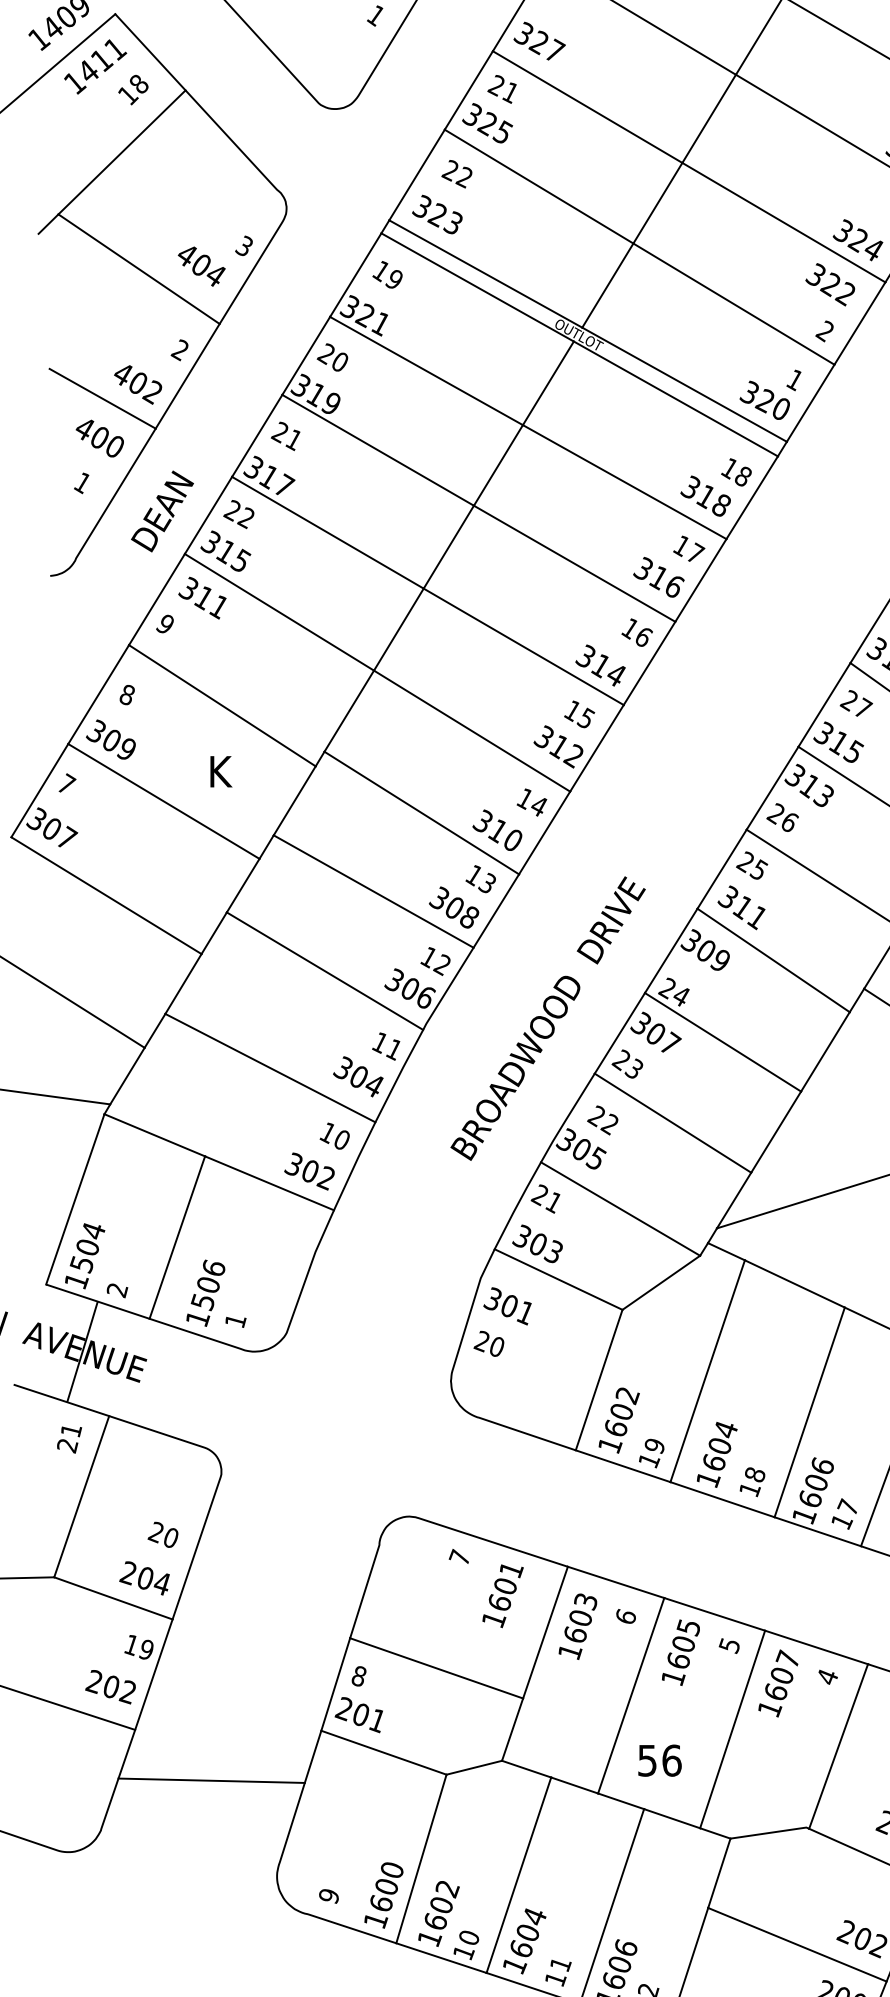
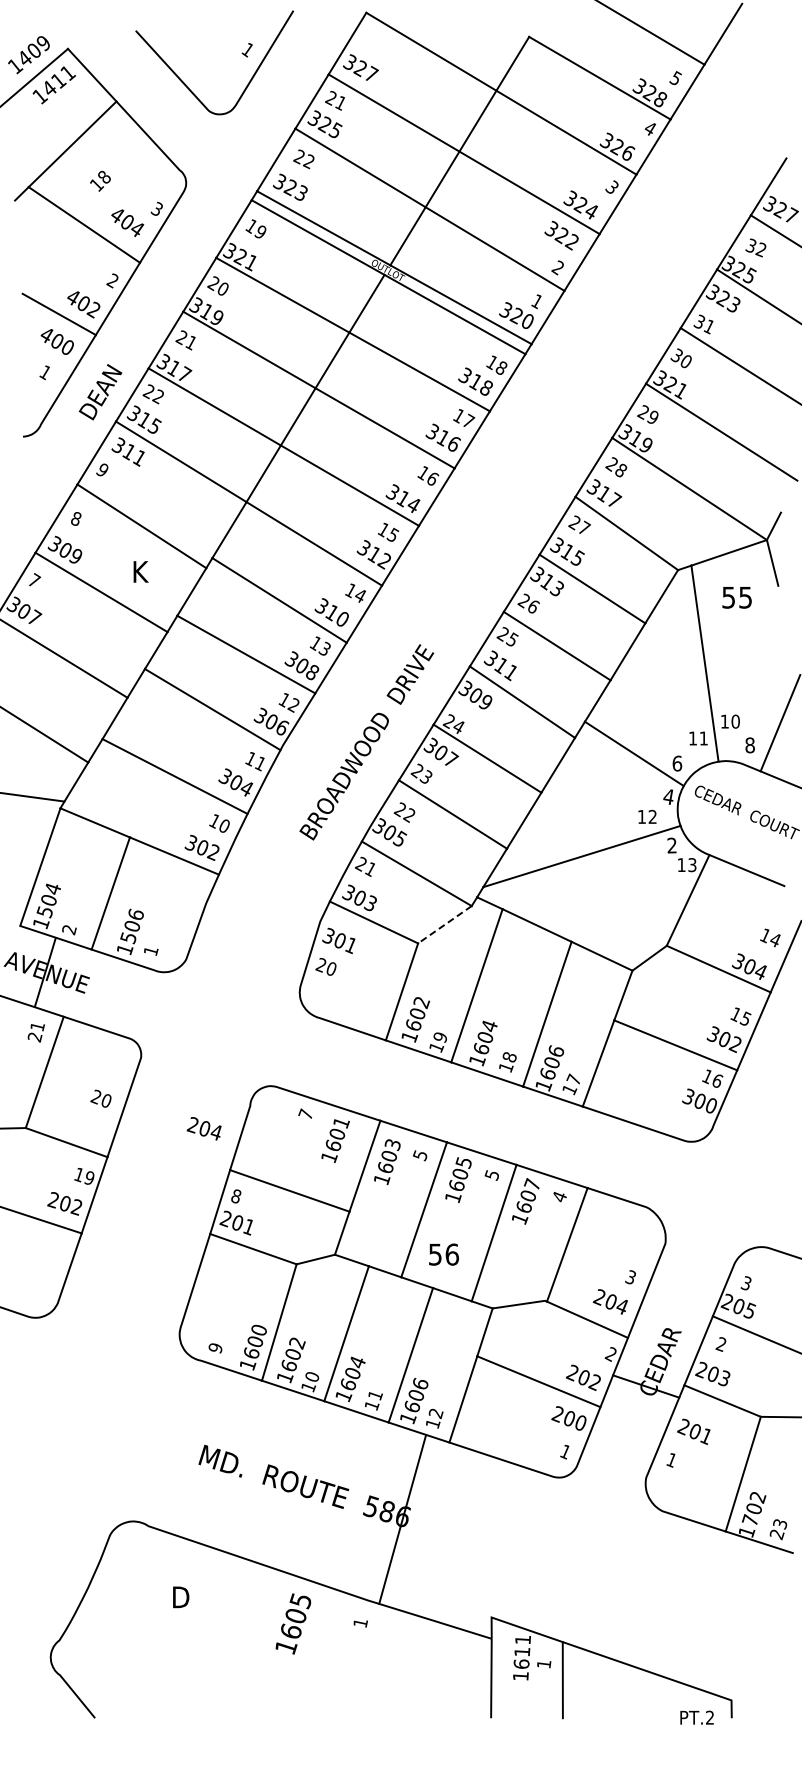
text: (133, 88) -> (100, 180), moved
line: (660, 1282) -> (444, 924), solid -> dashed
text: (143, 1577) -> (203, 1128), moved
text: (625, 1617) -> (420, 1155), 6 -> 5
line: (211, 1780) -> (134, 1268), removed

